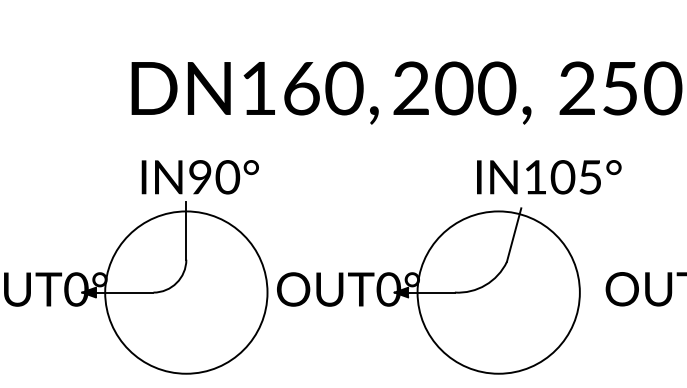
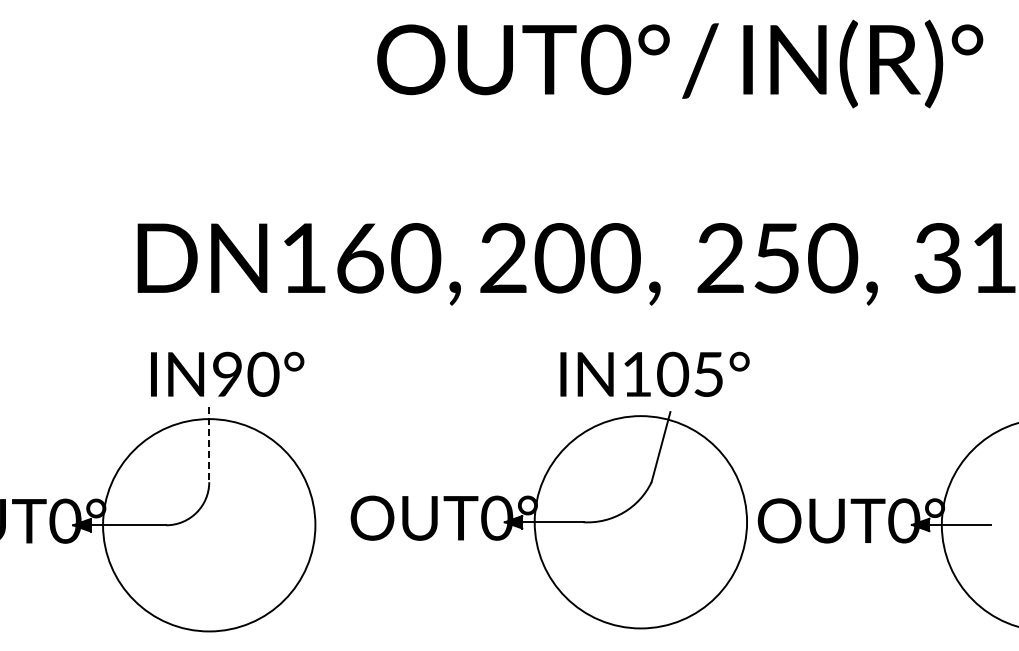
text: (548, 176) -> (654, 373), moved
line: (186, 230) -> (209, 444), solid -> dashed
part: (428, 291) -> (548, 520), moved

